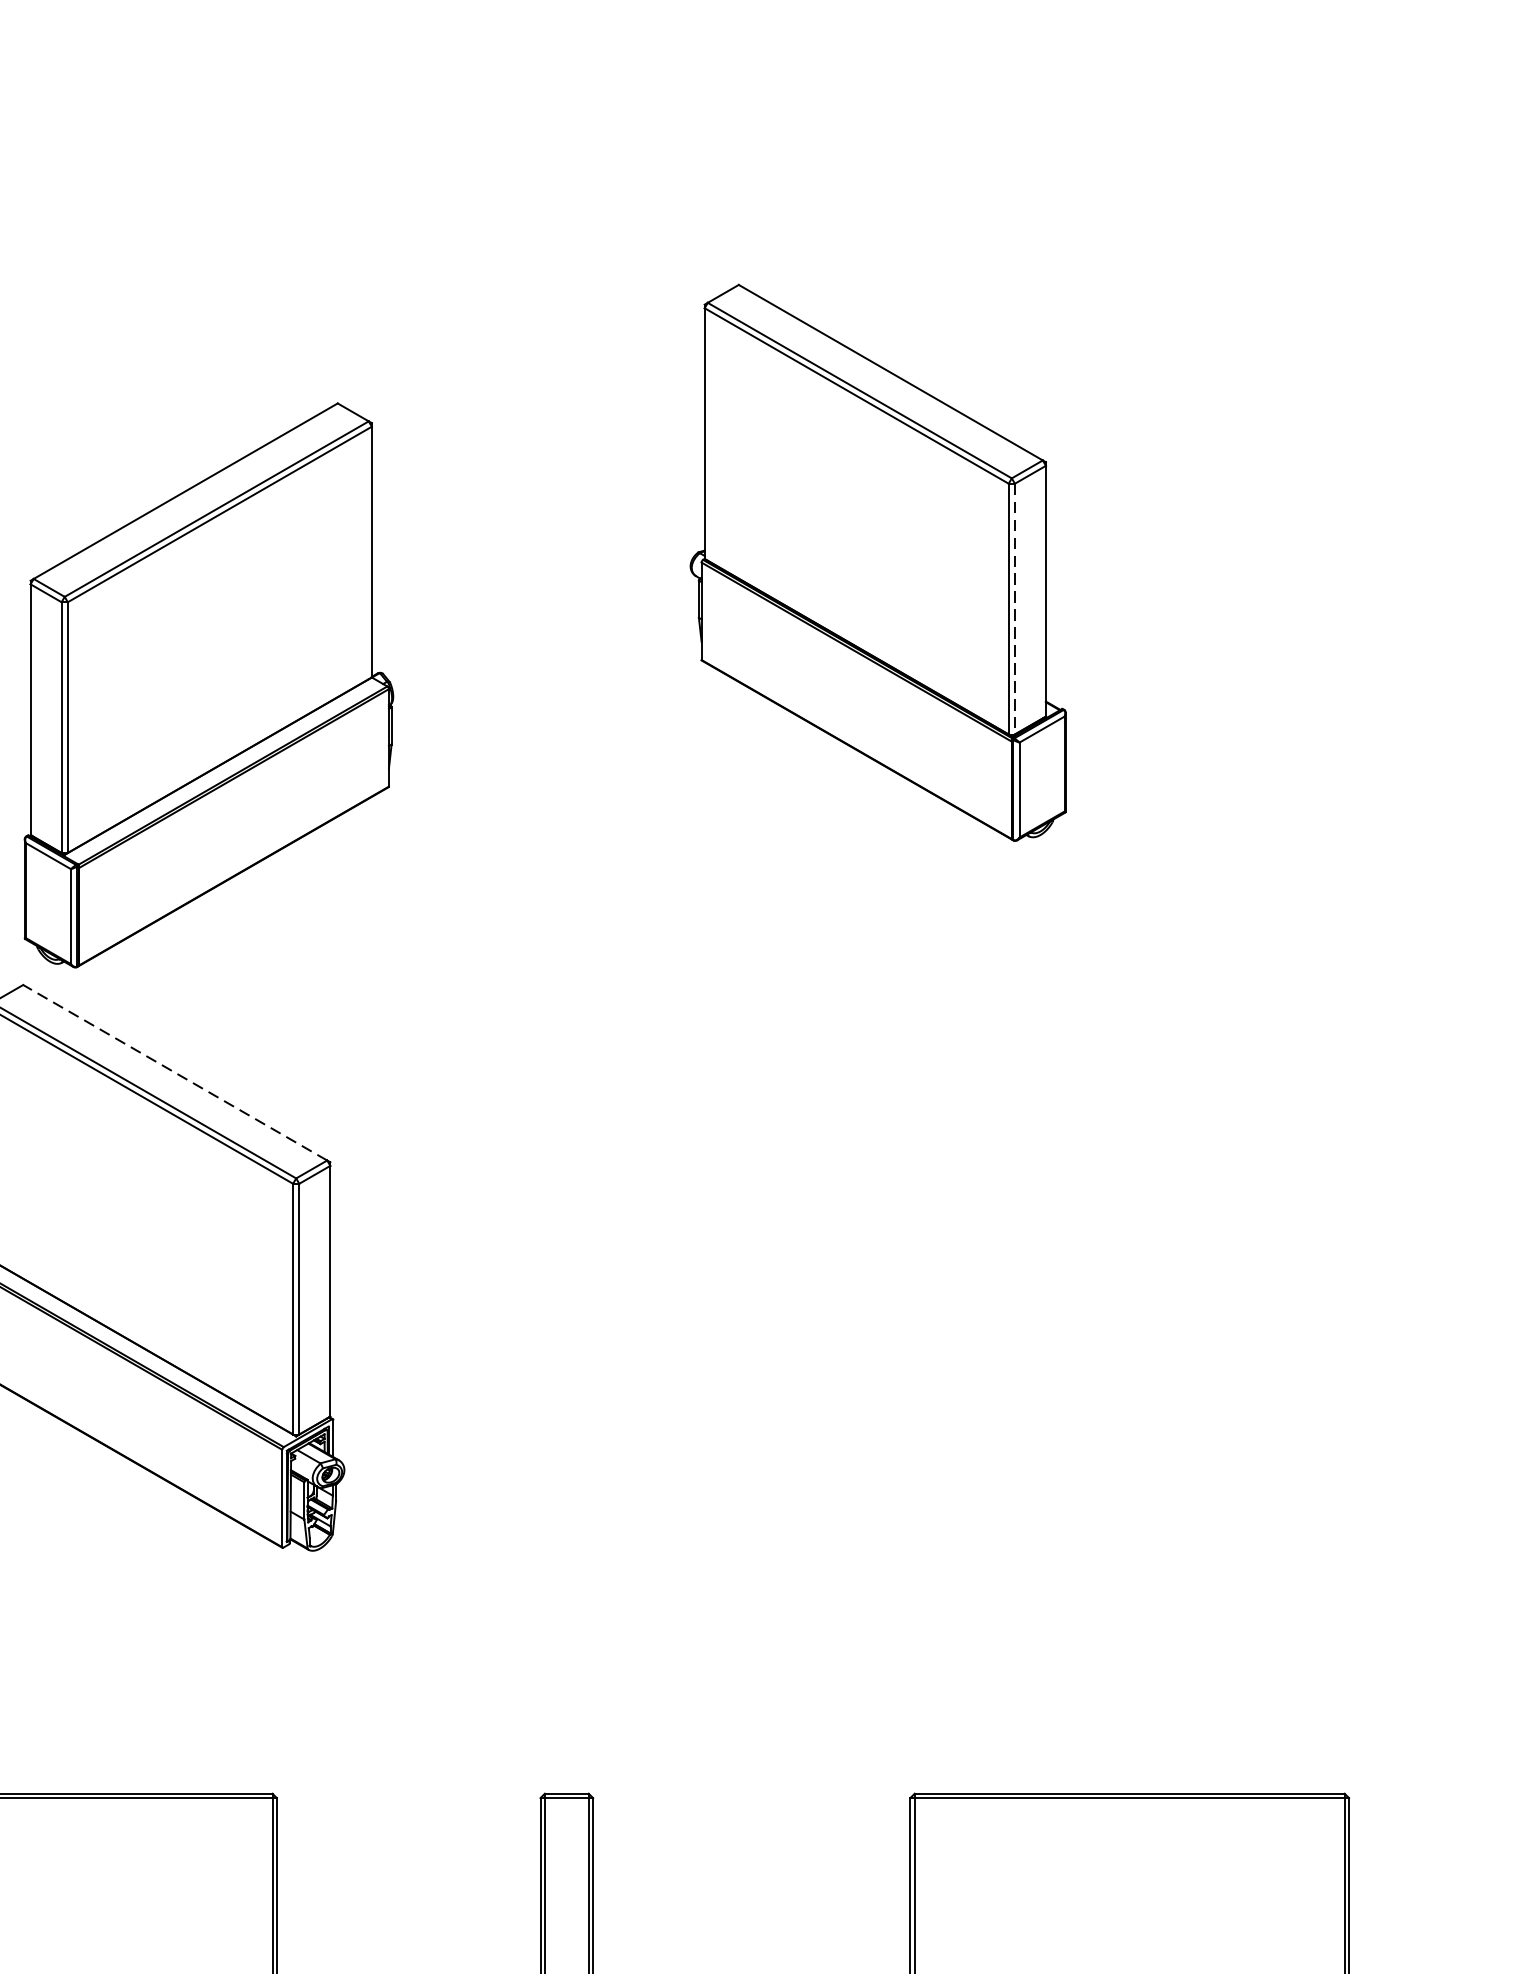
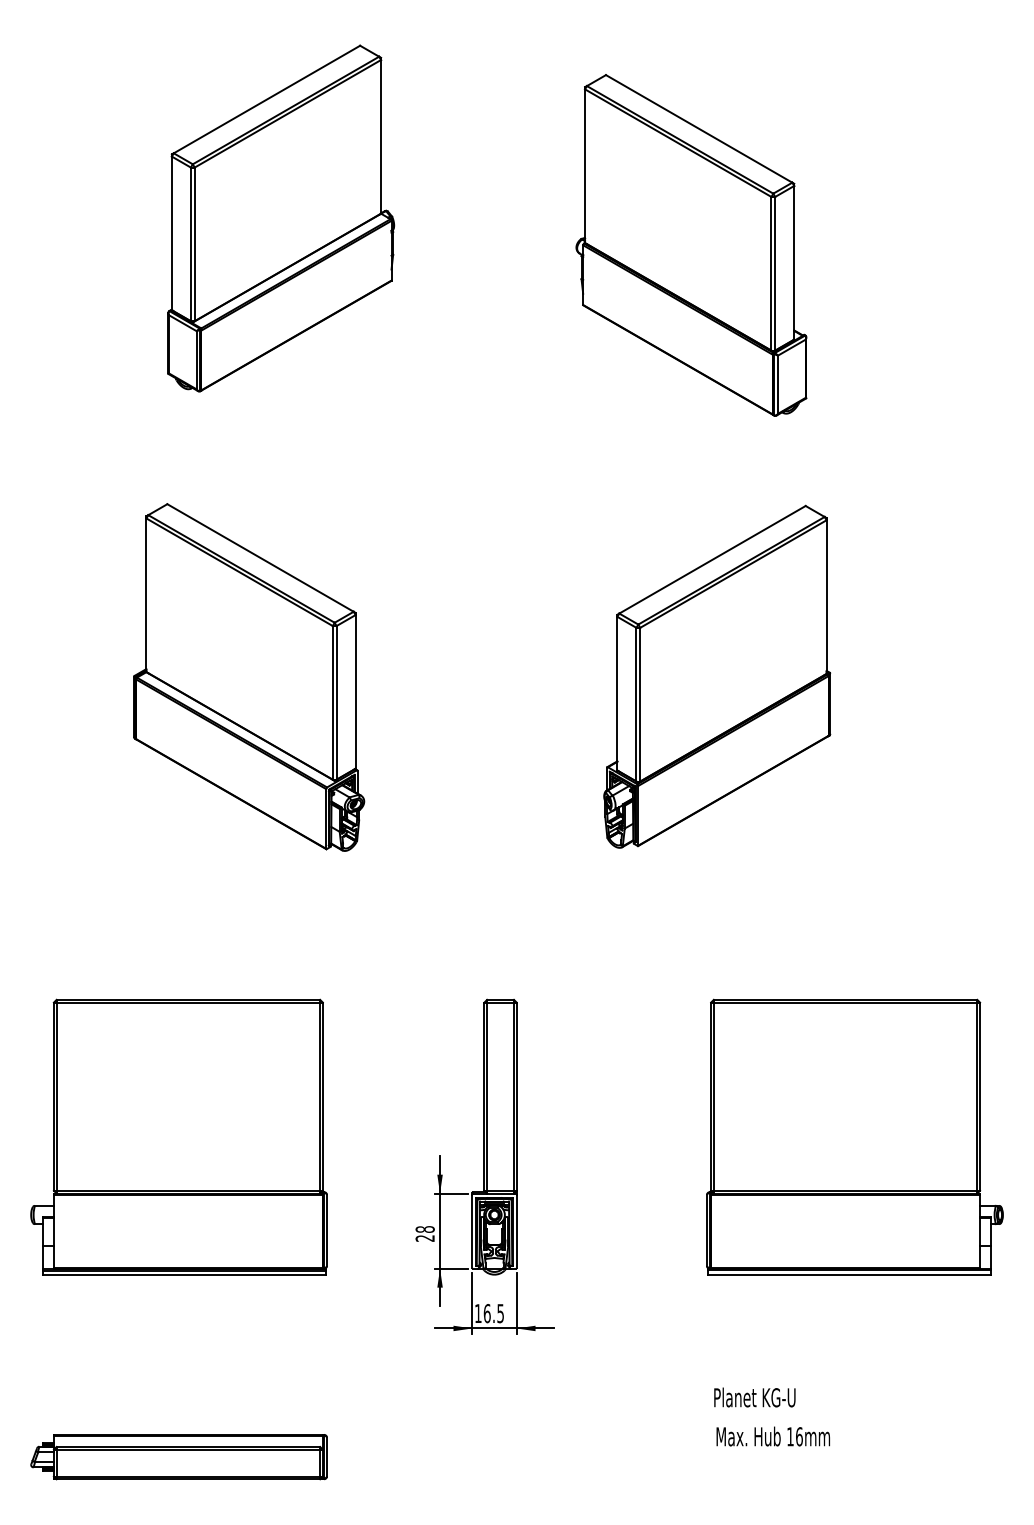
line: (1015, 608) -> (775, 273), dashed -> solid
part: (209, 685) -> (281, 218), moved
line: (175, 1071) -> (260, 557), dashed -> solid
part: (920, 1266) -> (717, 676), added

